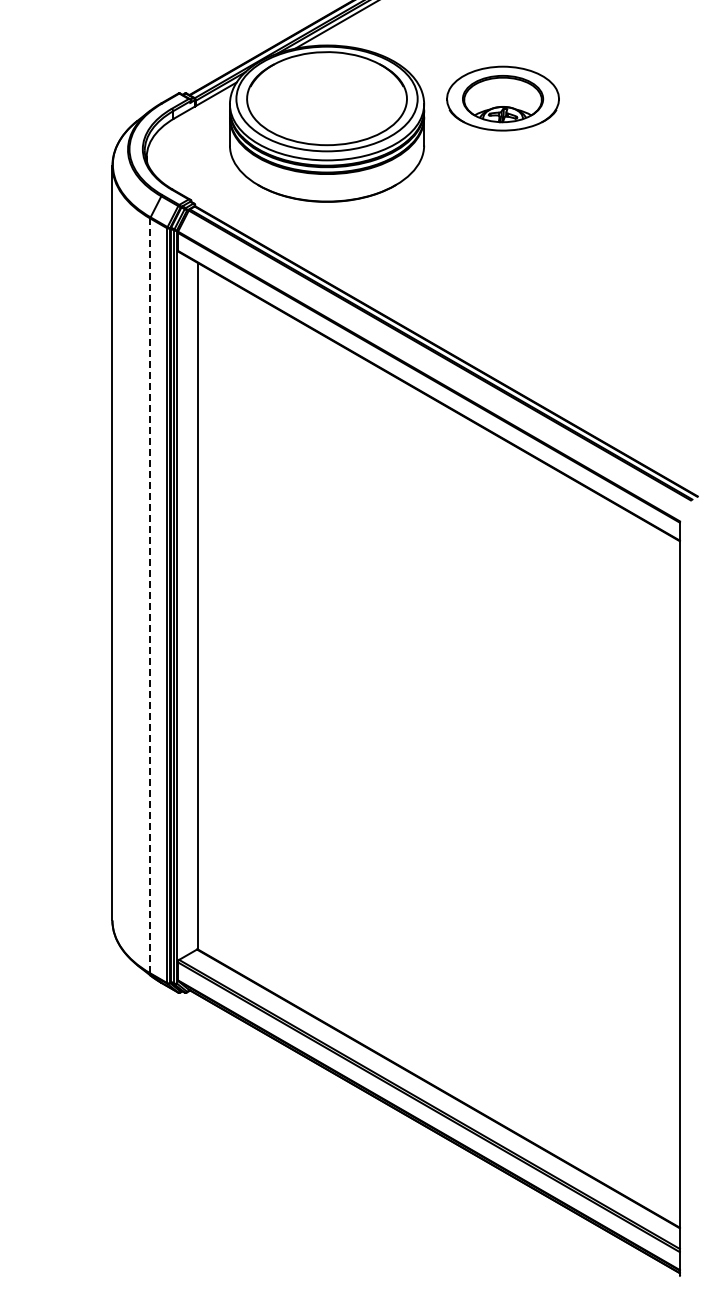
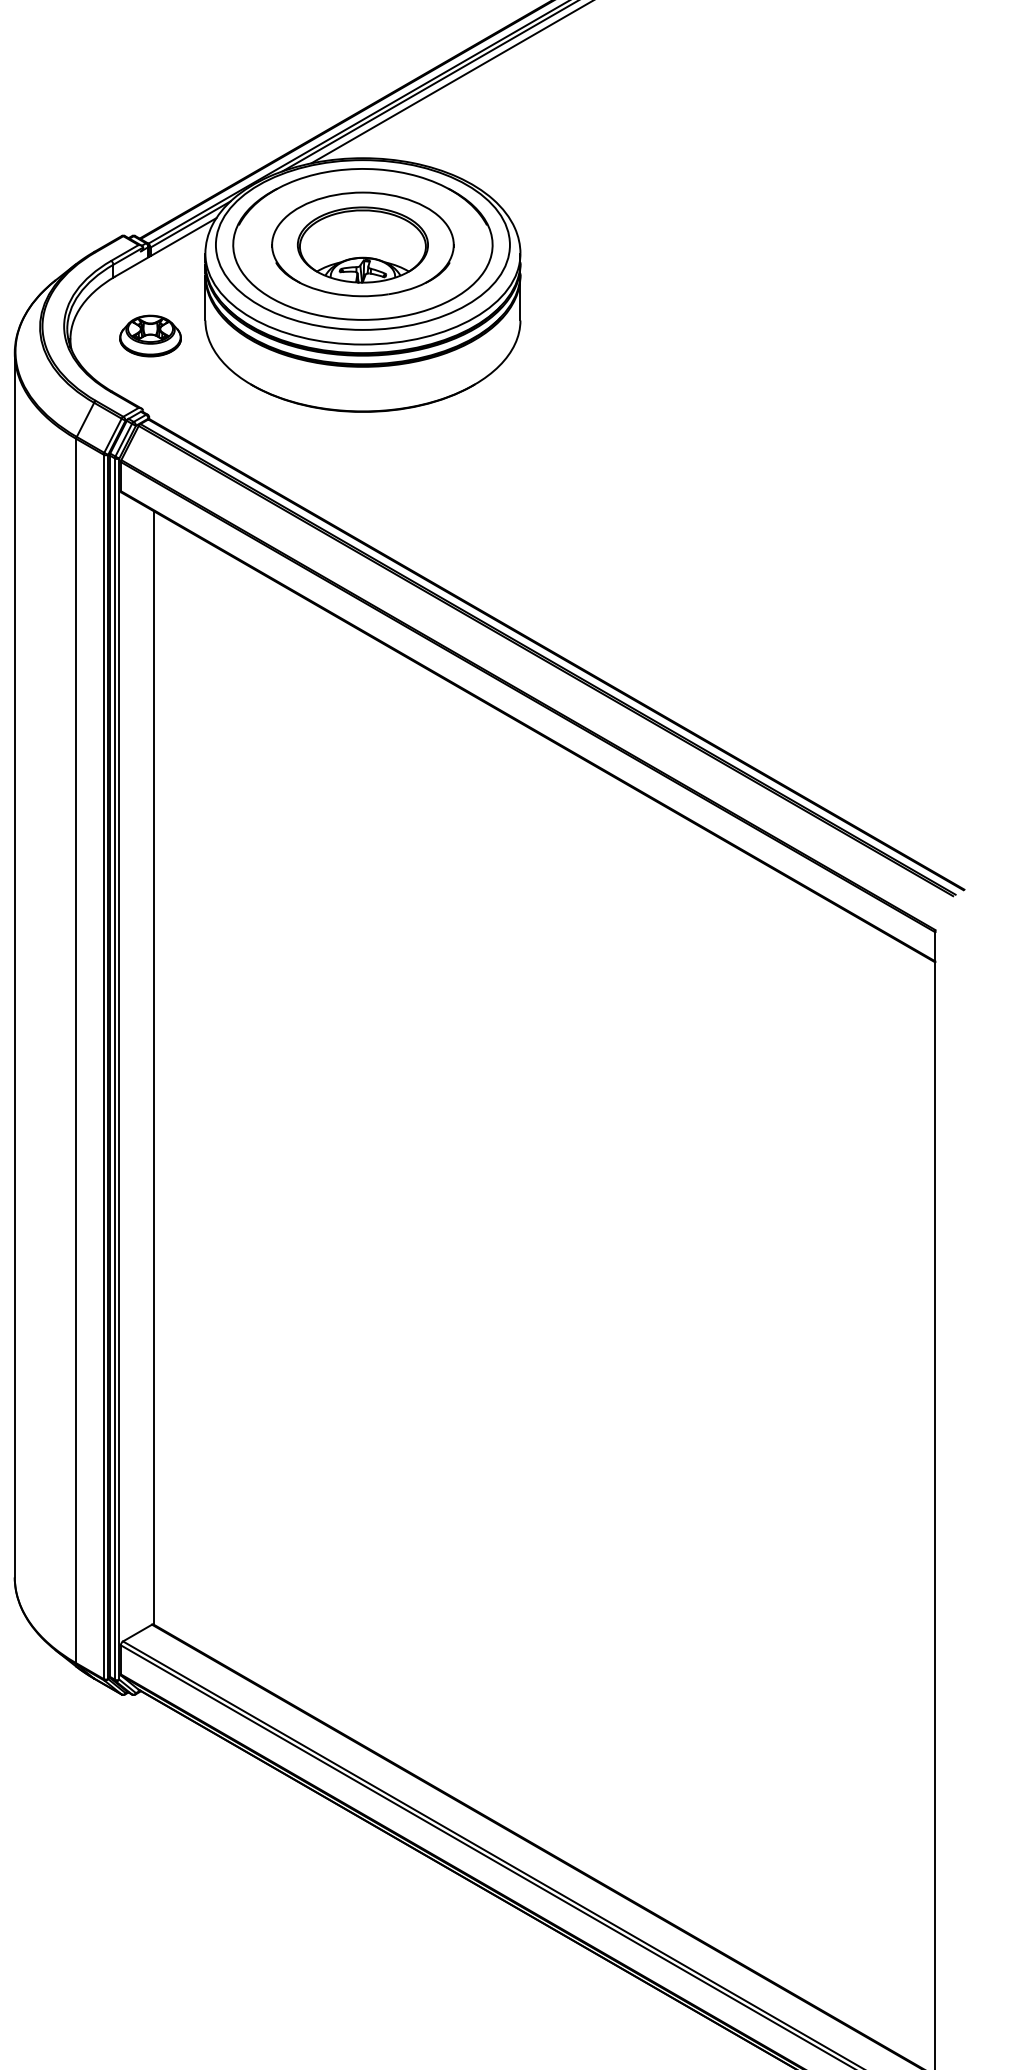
part: (502, 98) -> (362, 244), moved
part: (195, 154) -> (149, 334), added
line: (150, 595) -> (76, 1050), dashed -> solid

